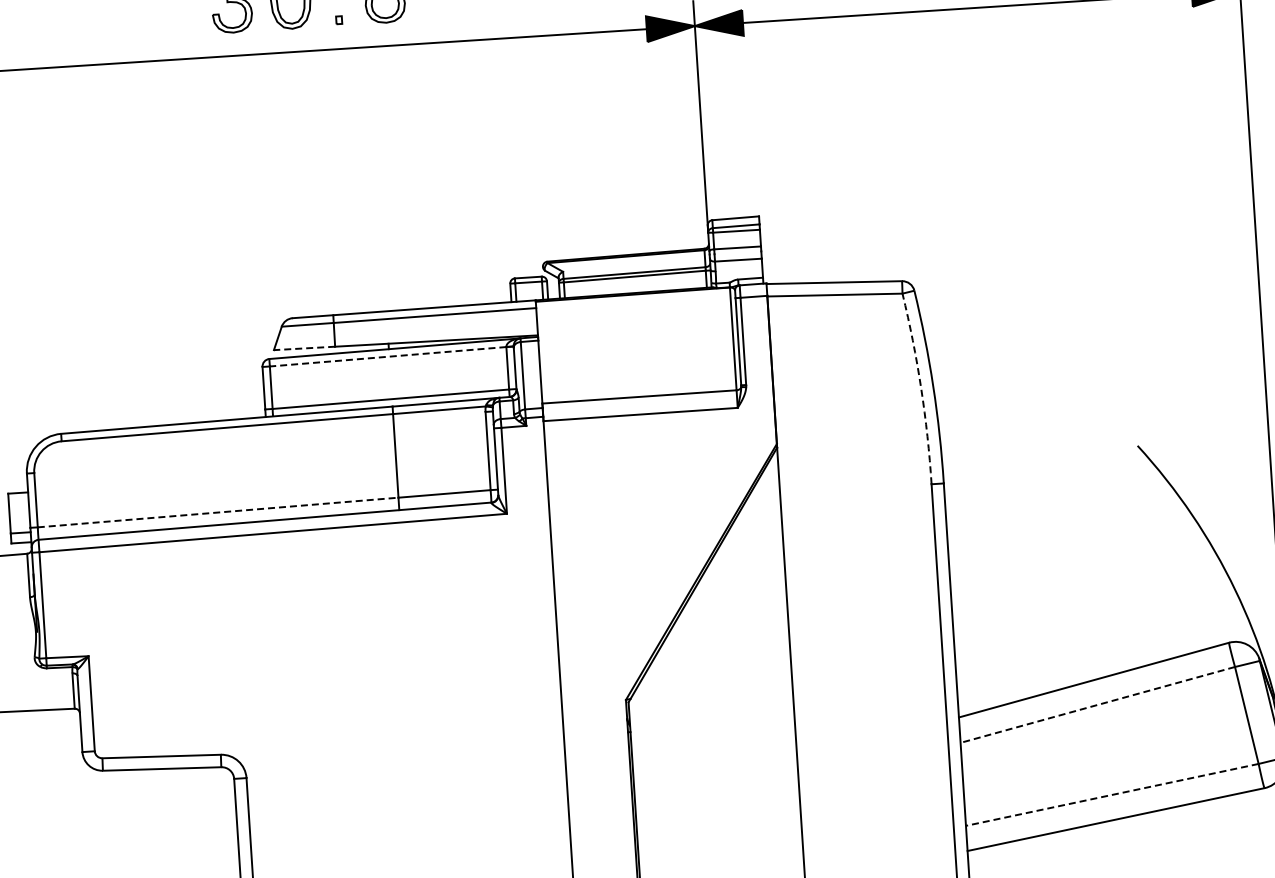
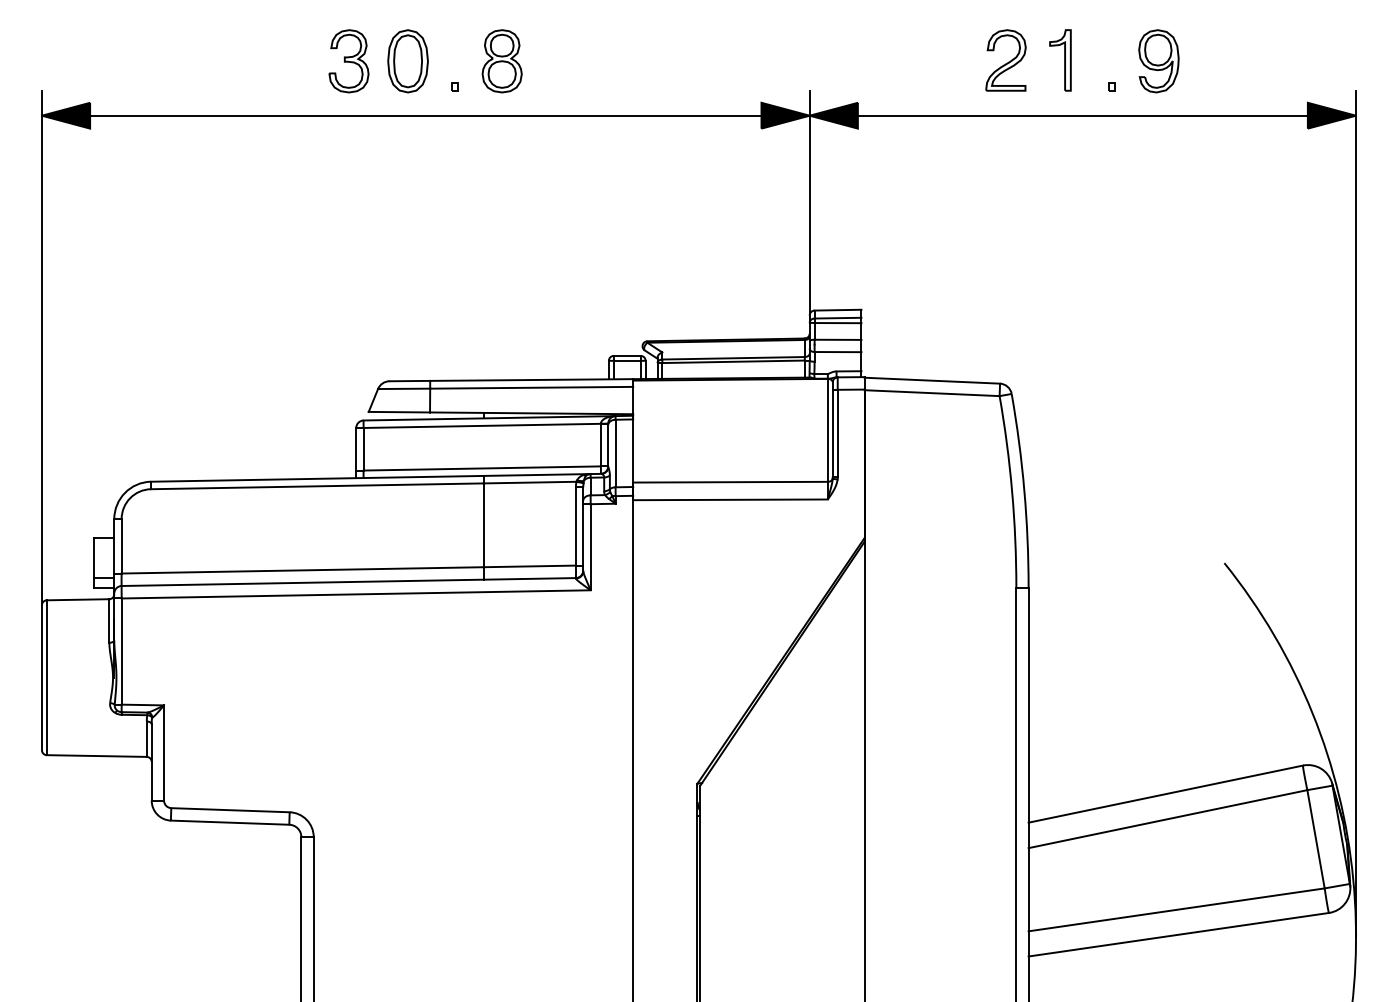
line: (304, 348) -> (399, 412), dashed -> solid
line: (388, 356) -> (482, 425), dashed -> solid
arc: (921, 388) -> (1012, 491), dashed -> solid
line: (218, 512) -> (302, 570), dashed -> solid
line: (1097, 705) -> (1167, 819), dashed -> solid
line: (1112, 794) -> (1176, 909), dashed -> solid

